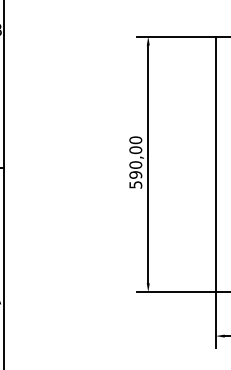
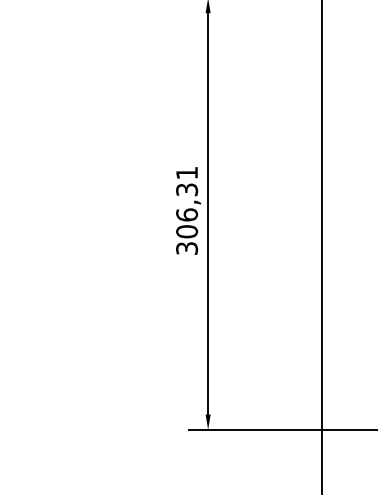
text: (135, 162) -> (186, 210), 590,00 -> 306,31

